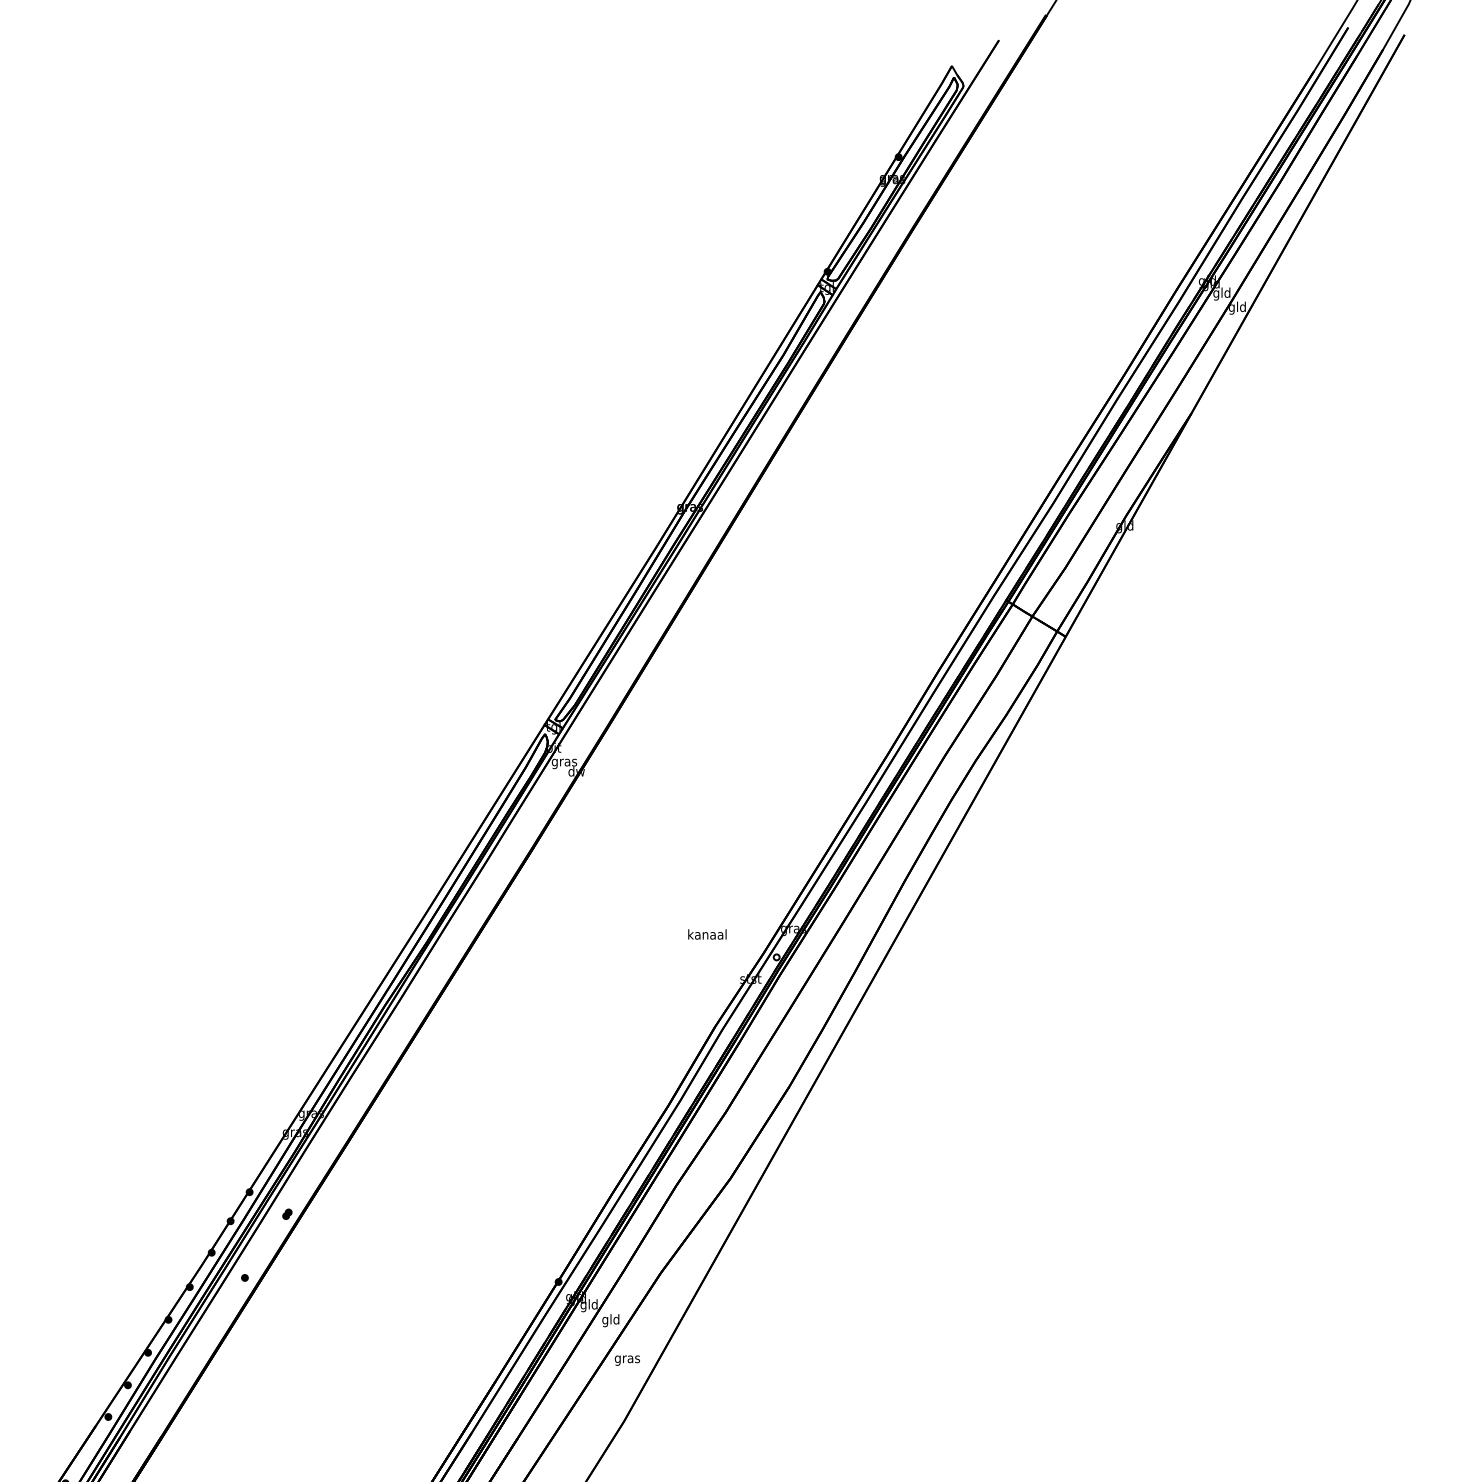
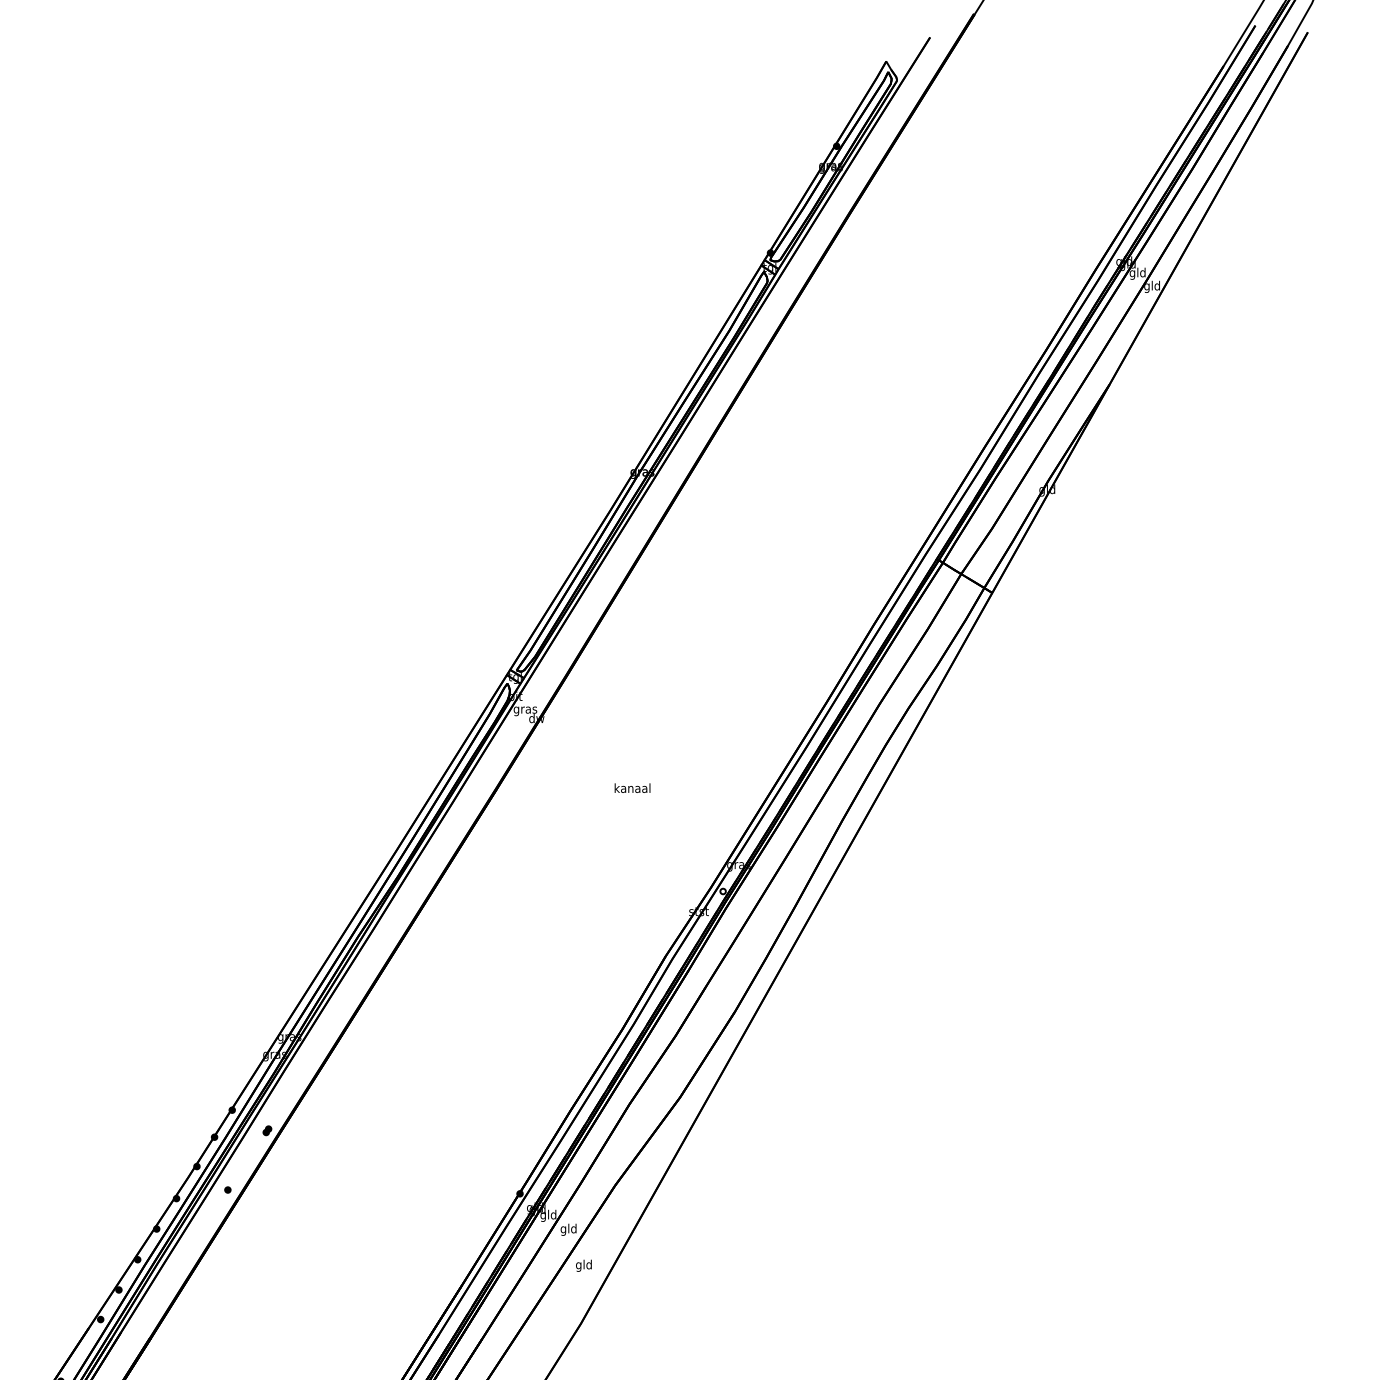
text: (707, 933) -> (632, 787), moved
text: (626, 1358) -> (583, 1265), gras -> gld

